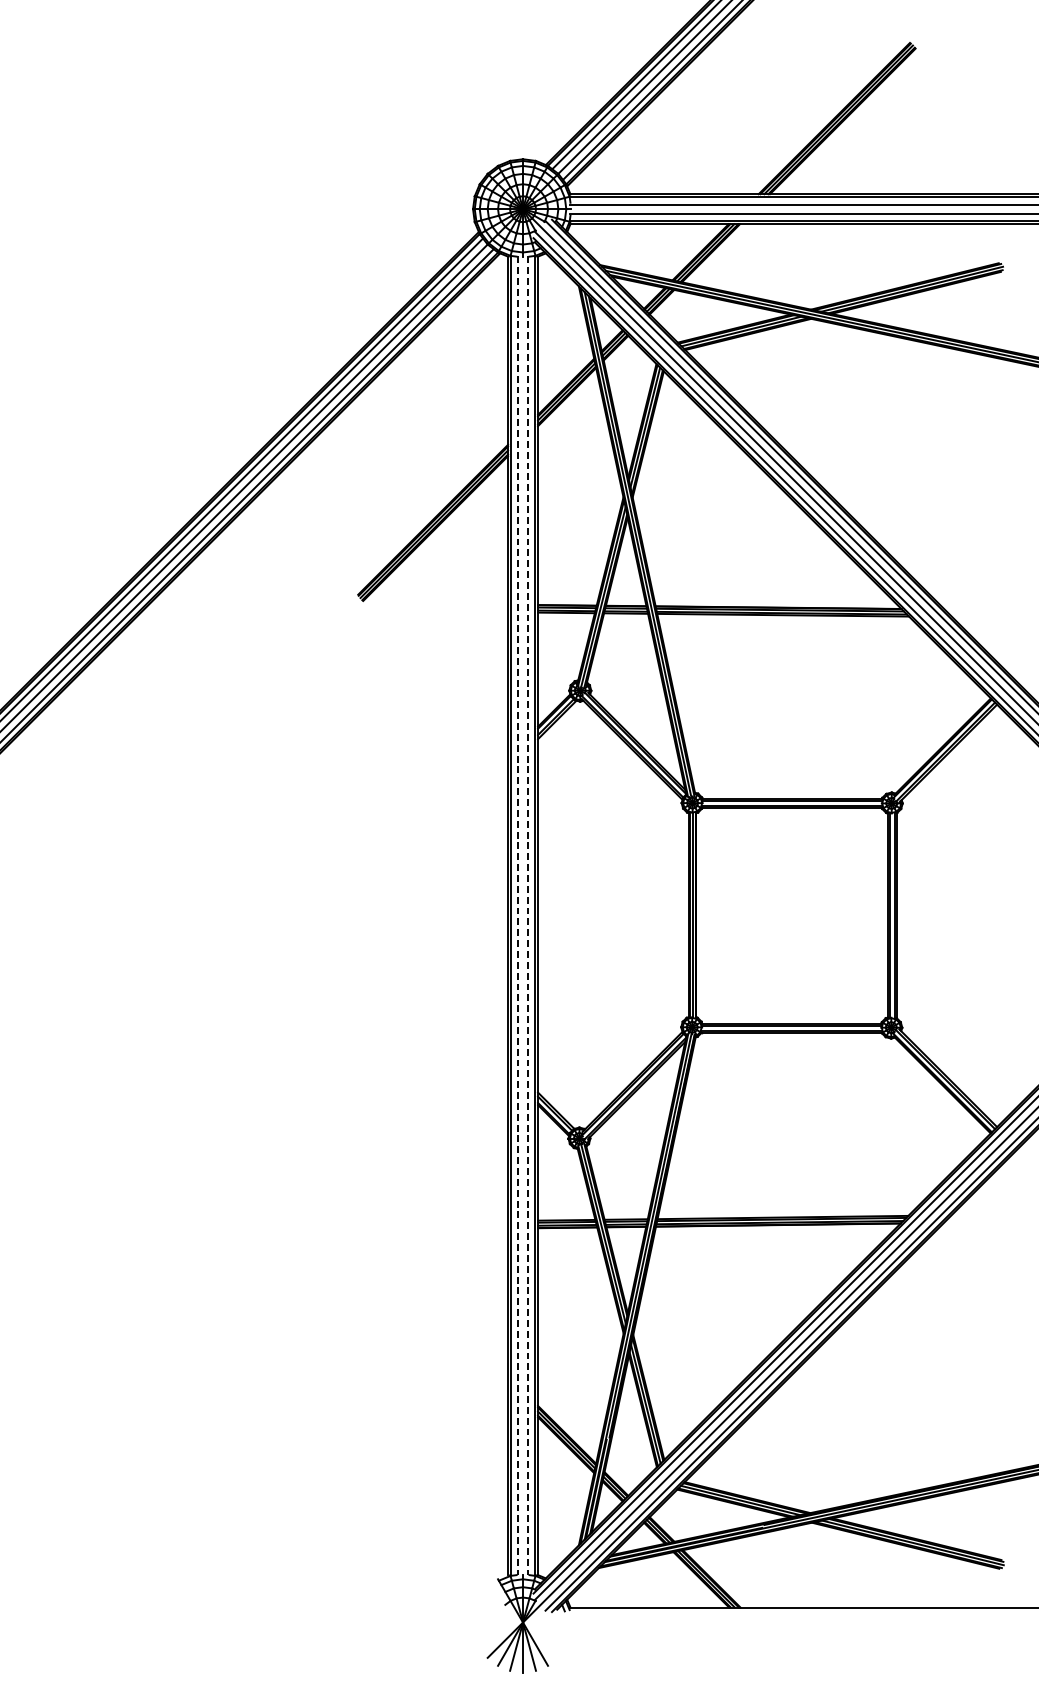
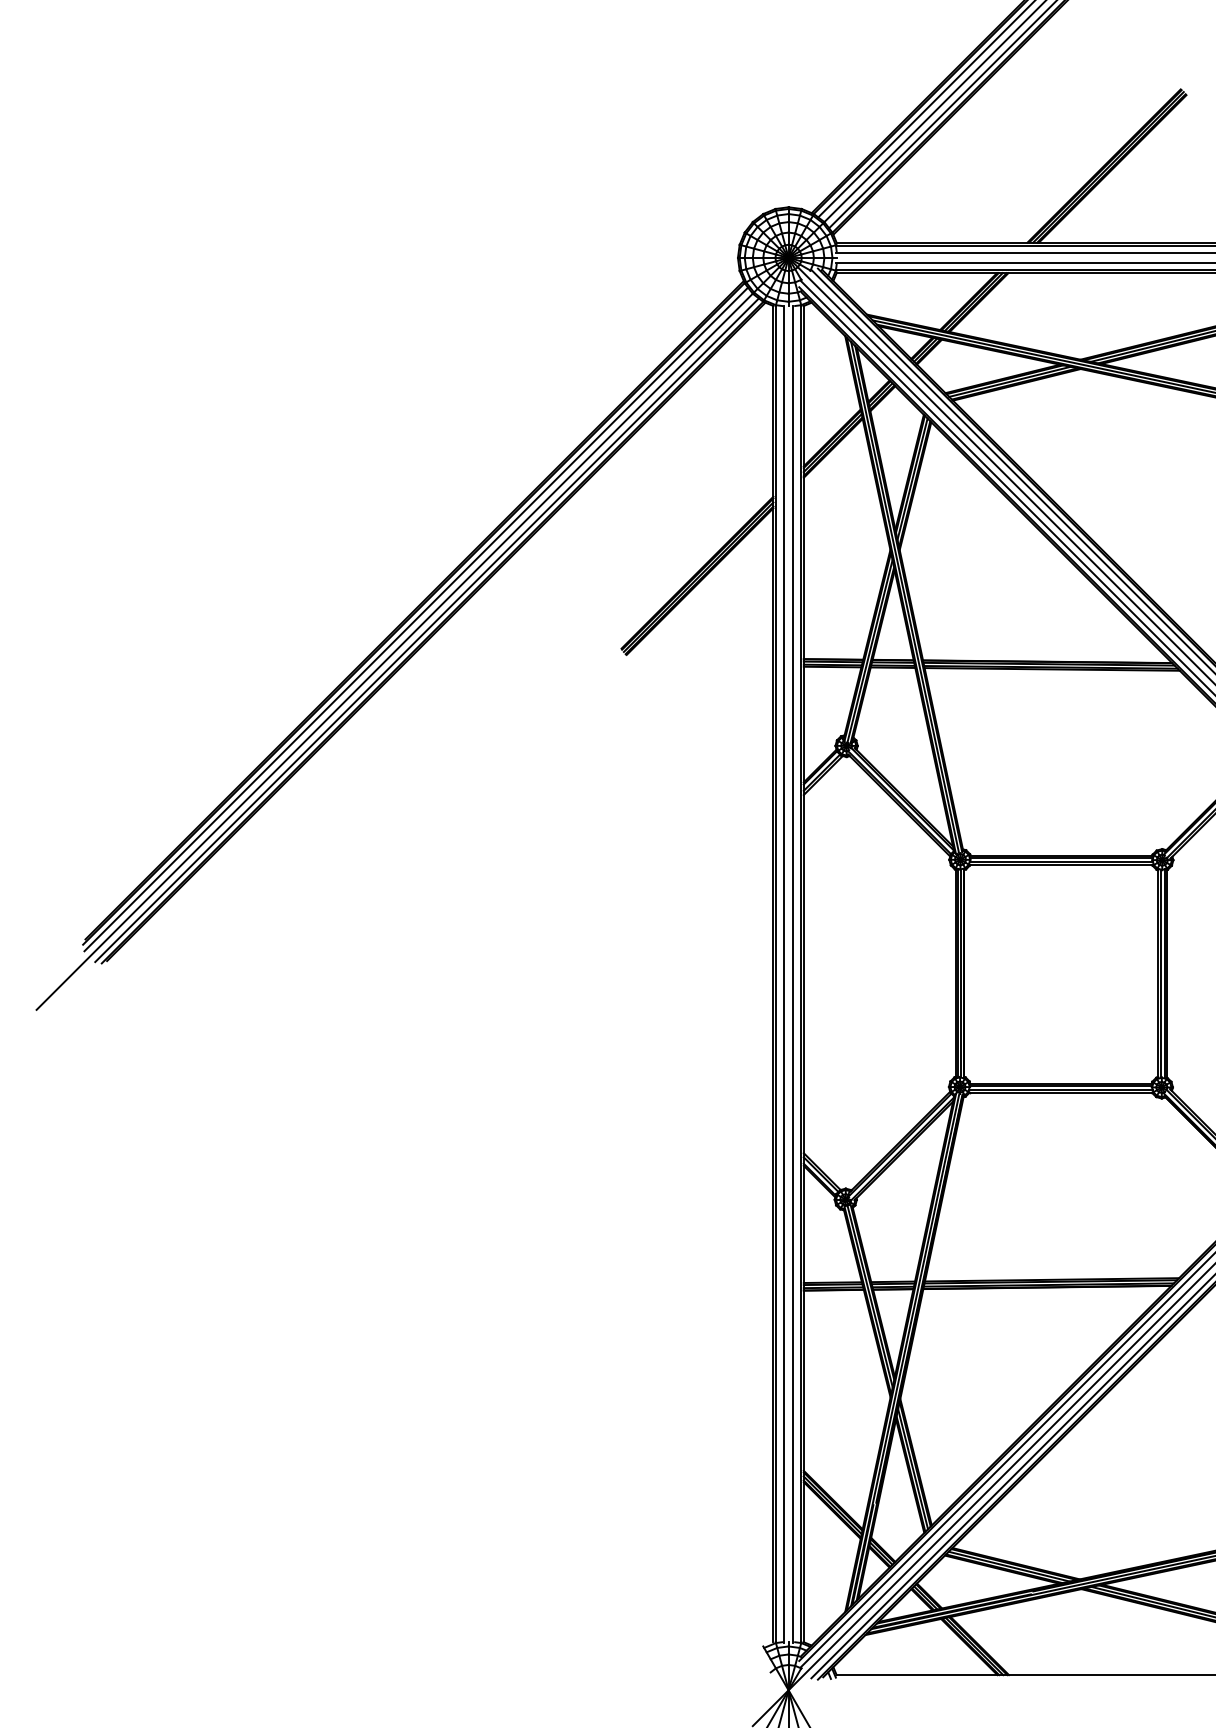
line: (518, 916) -> (783, 974), dashed -> solid
line: (527, 916) -> (793, 974), dashed -> solid

